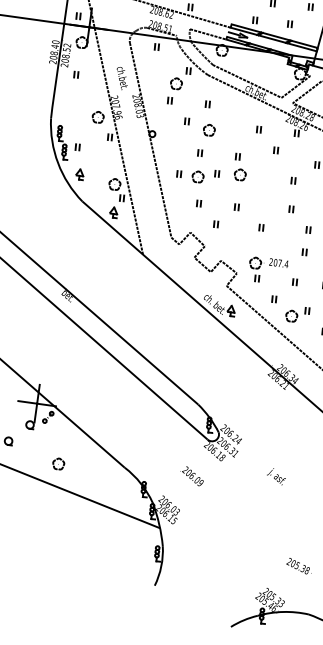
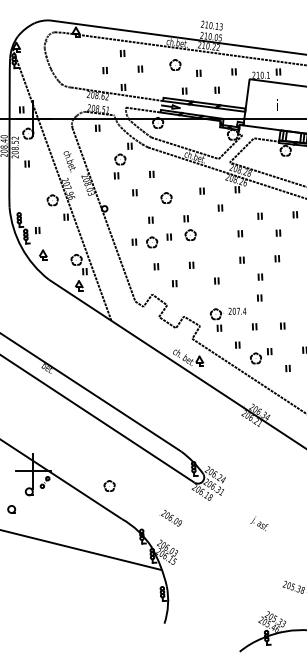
part: (209, 129) -> (166, 197), moved
part: (58, 463) -> (109, 485), moved
text: (191, 476) -> (170, 518), moved
text: (276, 476) -> (259, 523), moved

